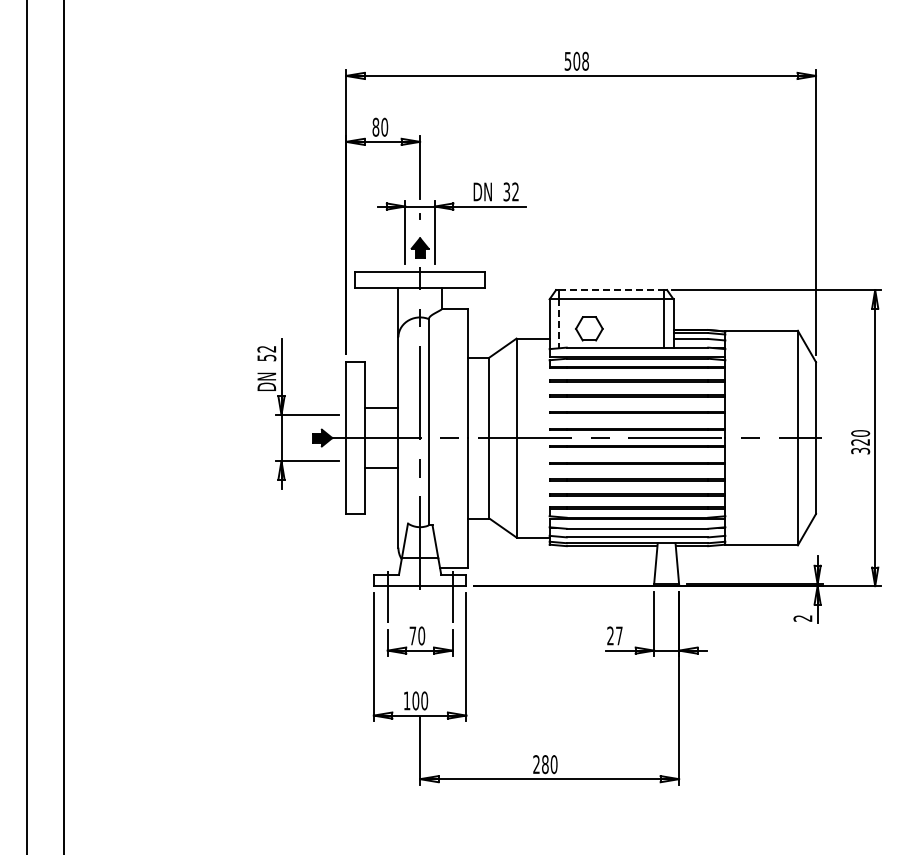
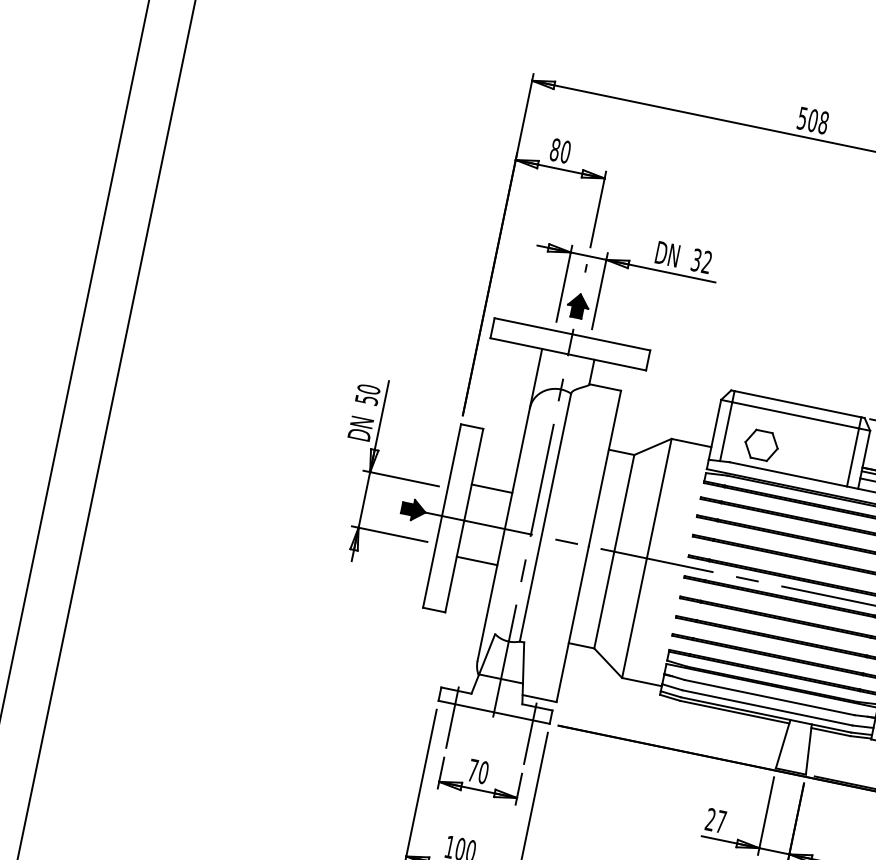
line: (611, 290) -> (797, 404), dashed -> solid
line: (558, 324) -> (725, 432), dashed -> solid
text: (266, 348) -> (368, 388), 52 -> 50

